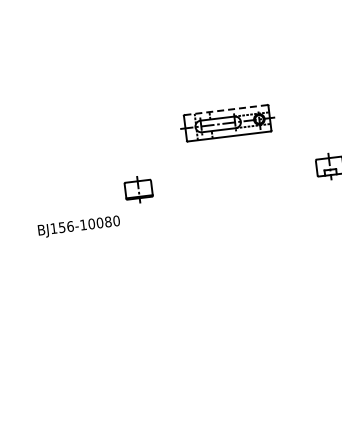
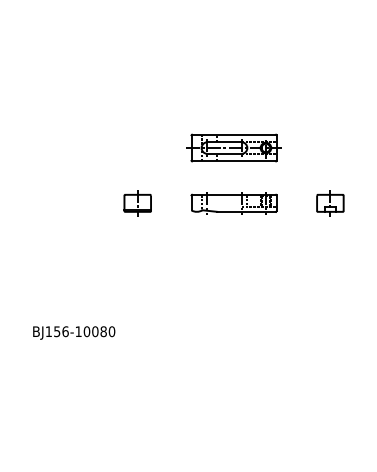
line: (226, 109) -> (234, 134), dashed -> solid
part: (233, 178) -> (233, 203), added
text: (79, 226) -> (74, 332), moved

